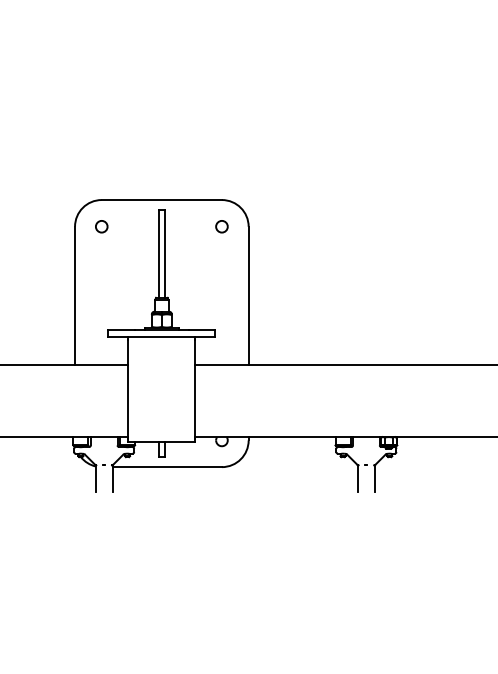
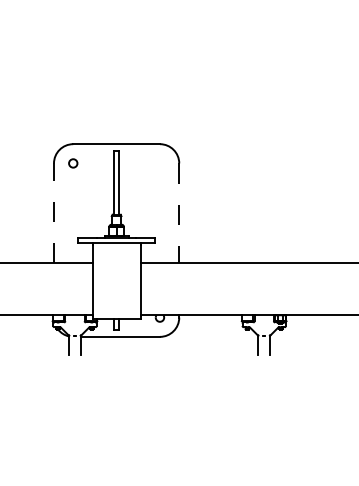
circle: (221, 226) -> (159, 163), removed
line: (75, 296) -> (54, 213), solid -> dashed
line: (249, 296) -> (179, 213), solid -> dashed

